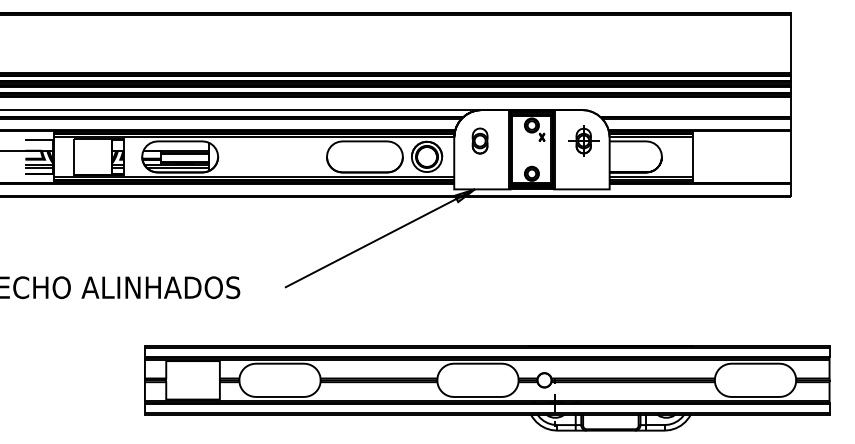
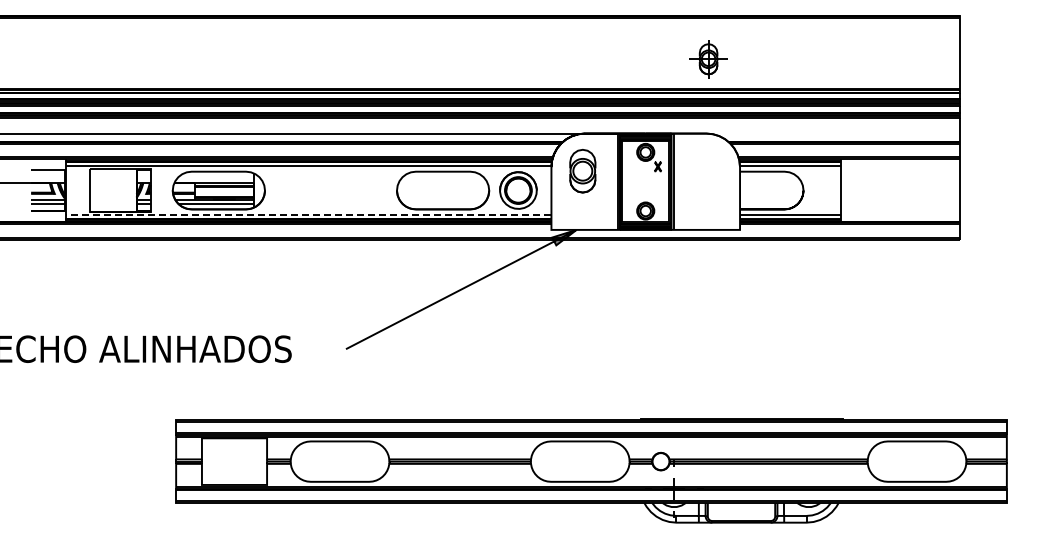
part: (479, 141) -> (582, 171), size x1.4
part: (583, 141) -> (708, 59), moved
line: (254, 176) -> (308, 214), solid -> dashed

